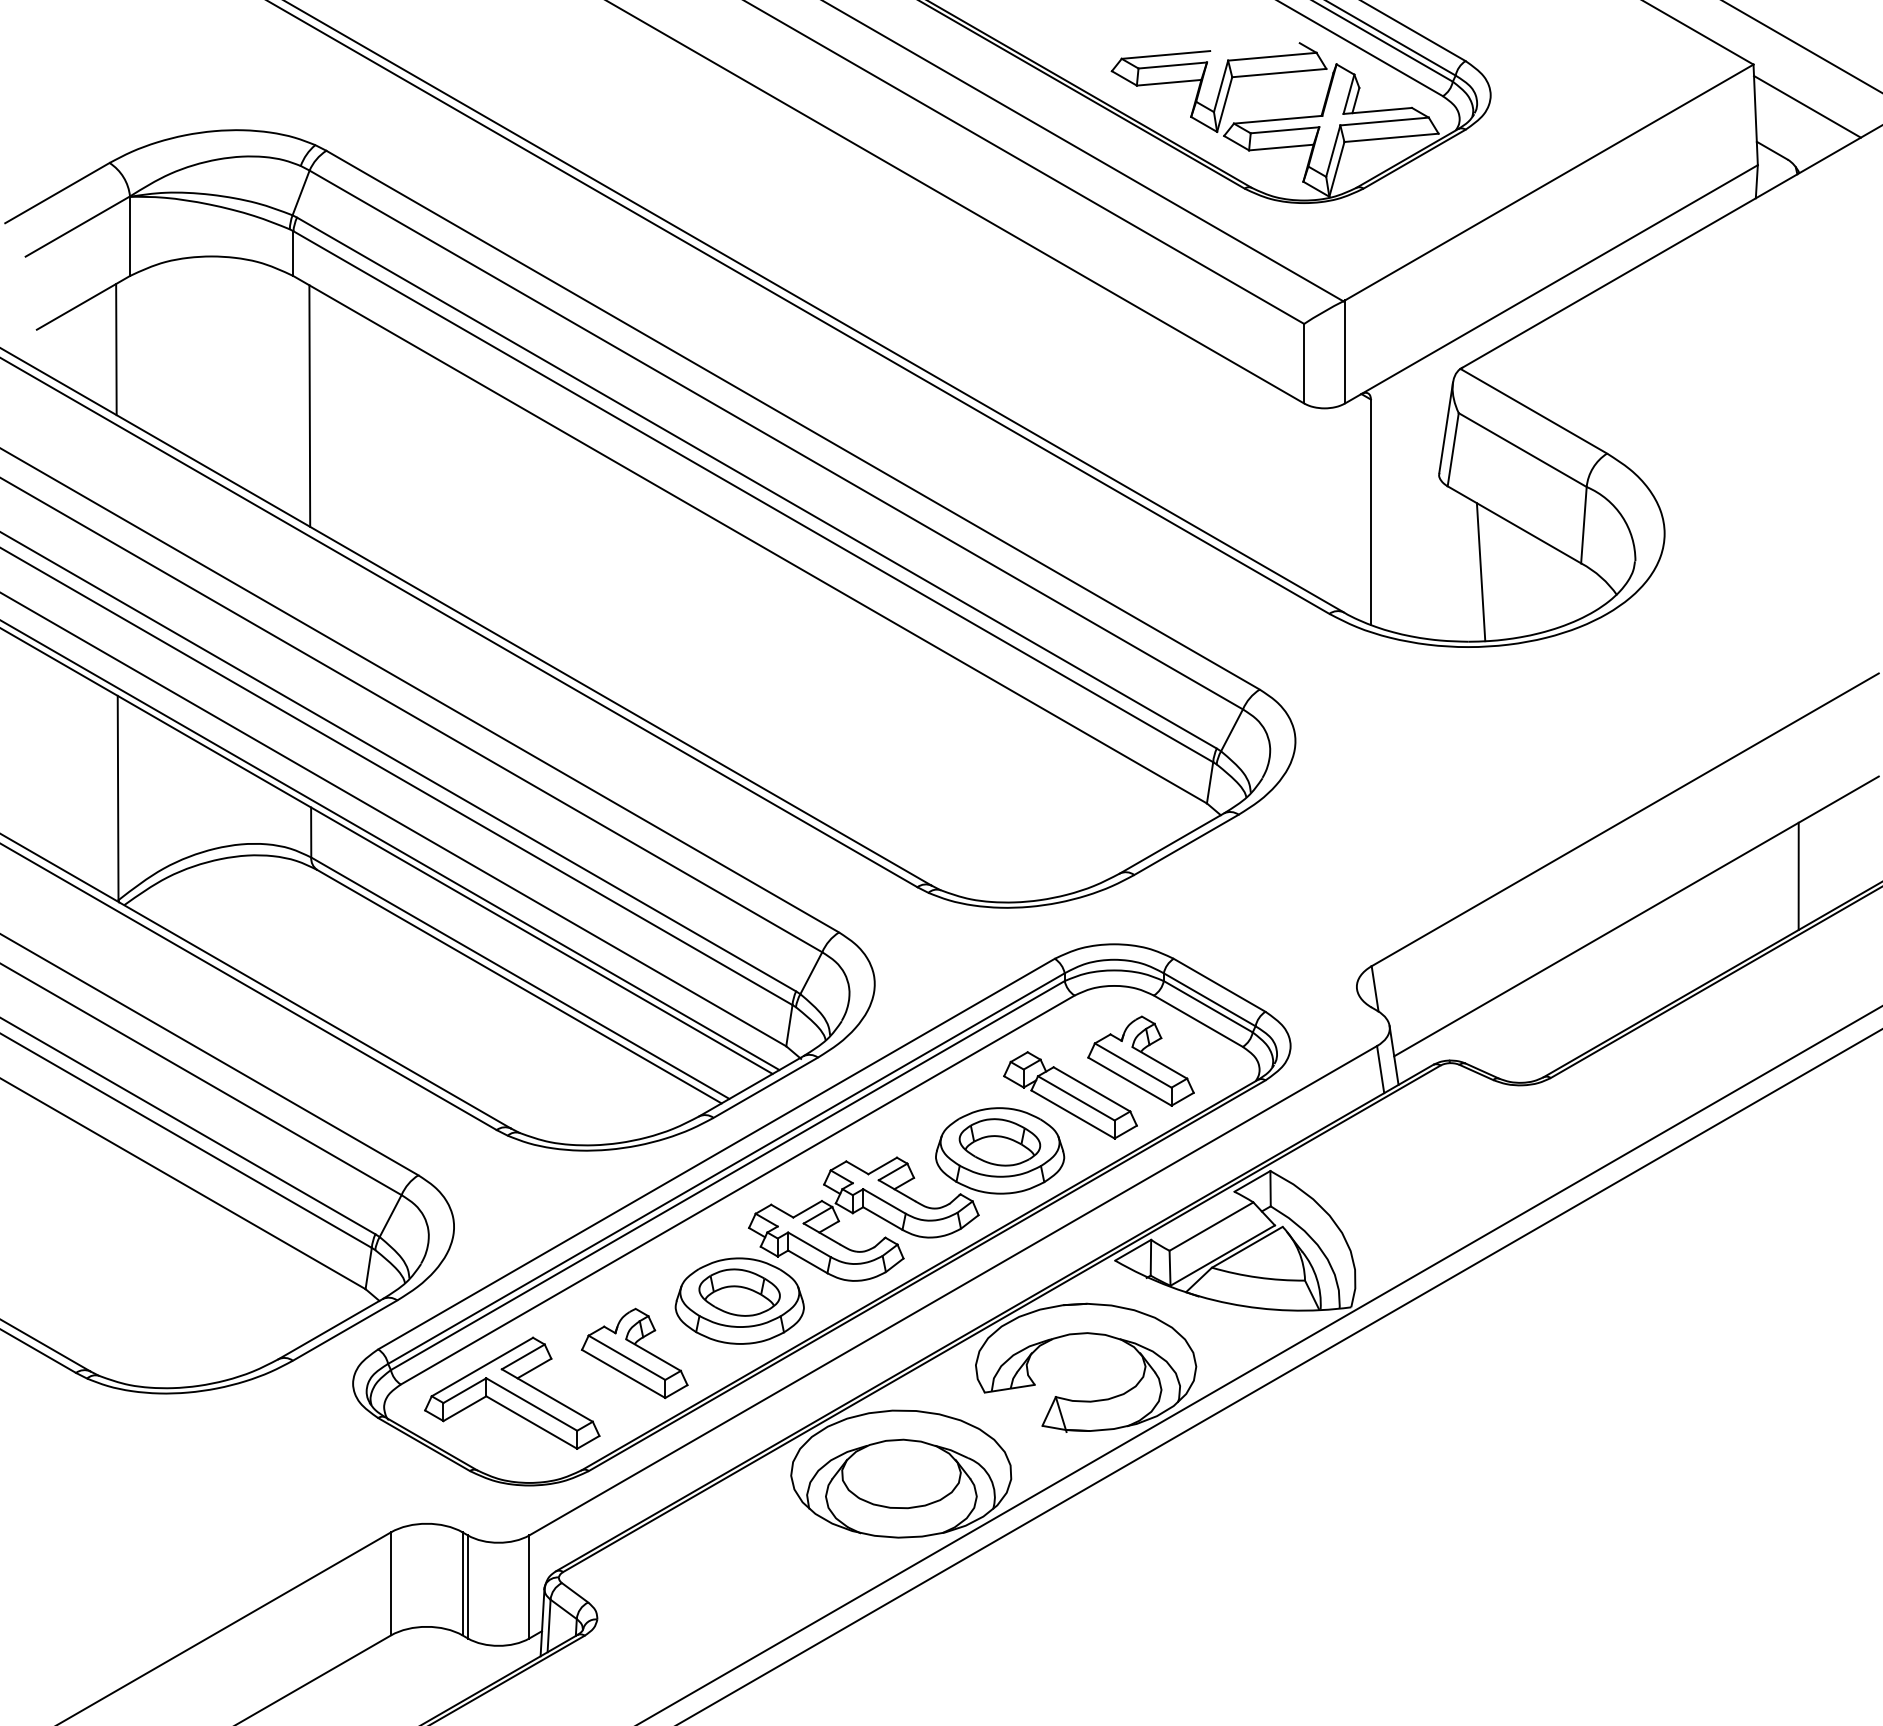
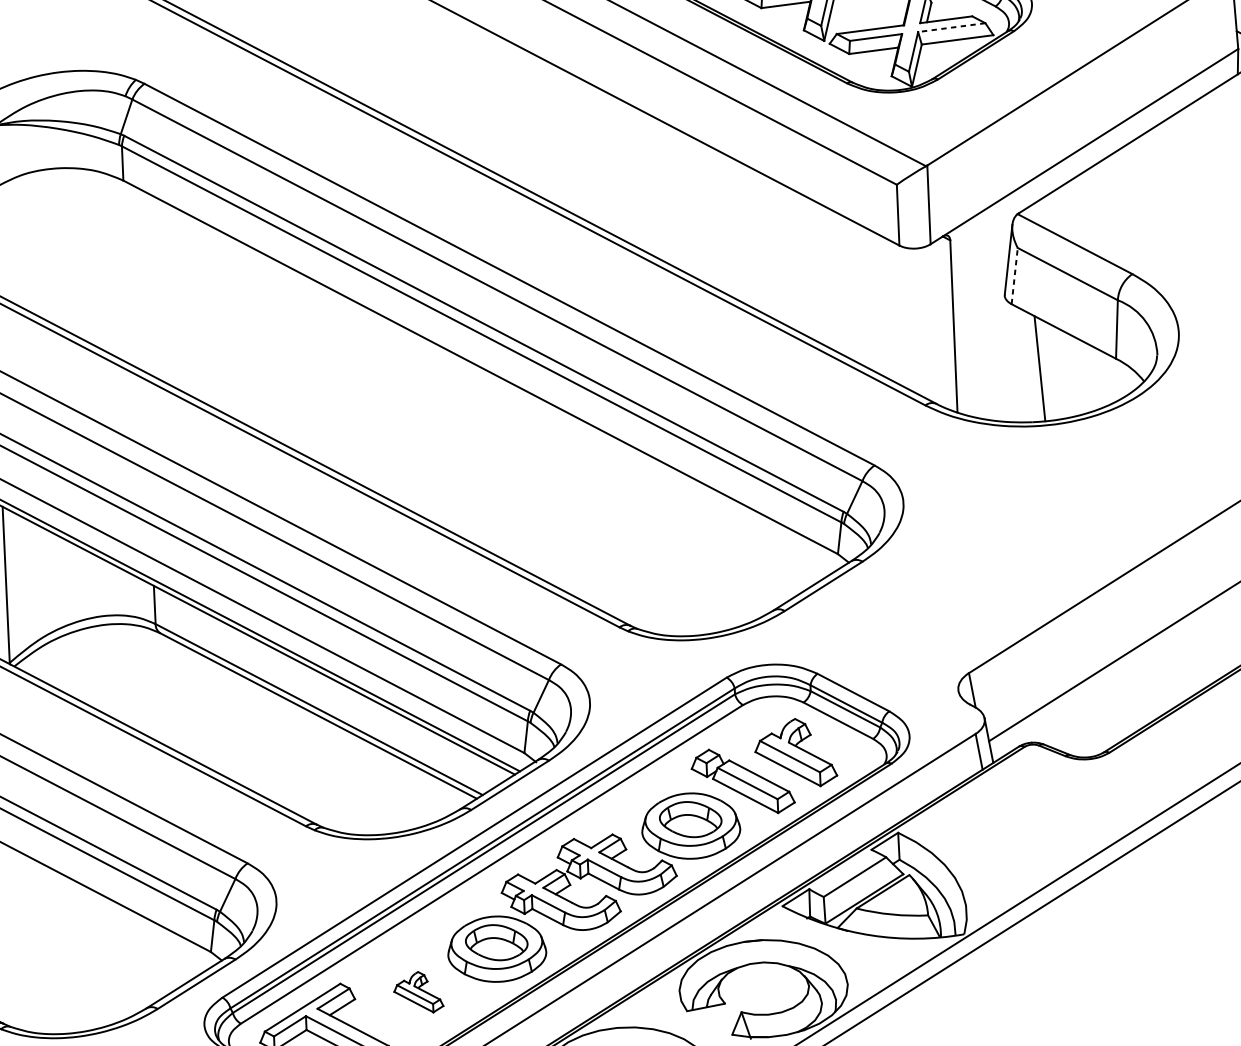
line: (1384, 121) -> (951, 27), solid -> dashed
line: (309, 405) -> (139, 278), removed
line: (1453, 449) -> (1014, 275), solid -> dashed
part: (634, 1353) -> (418, 992), size x0.6

